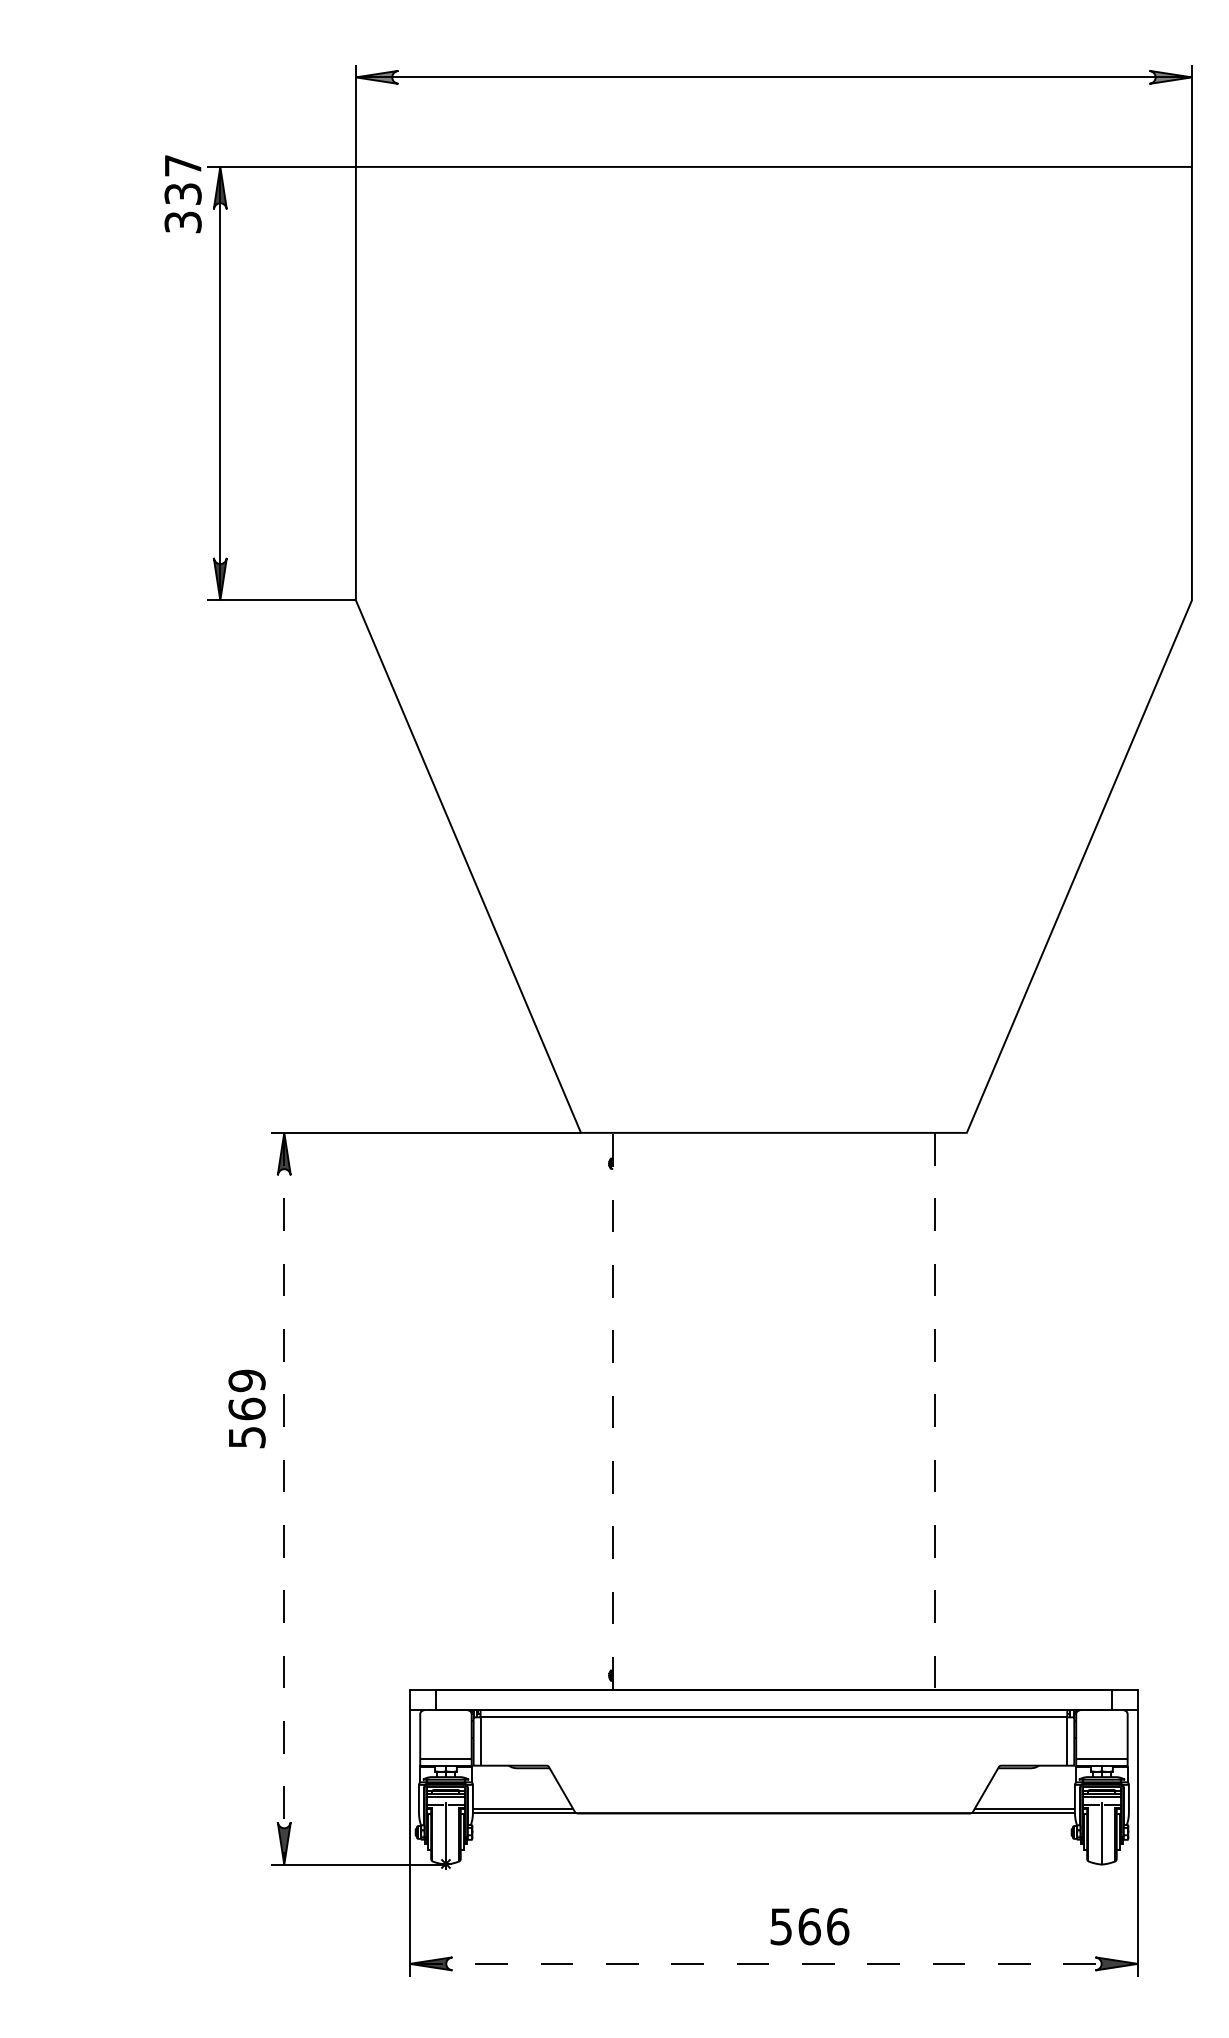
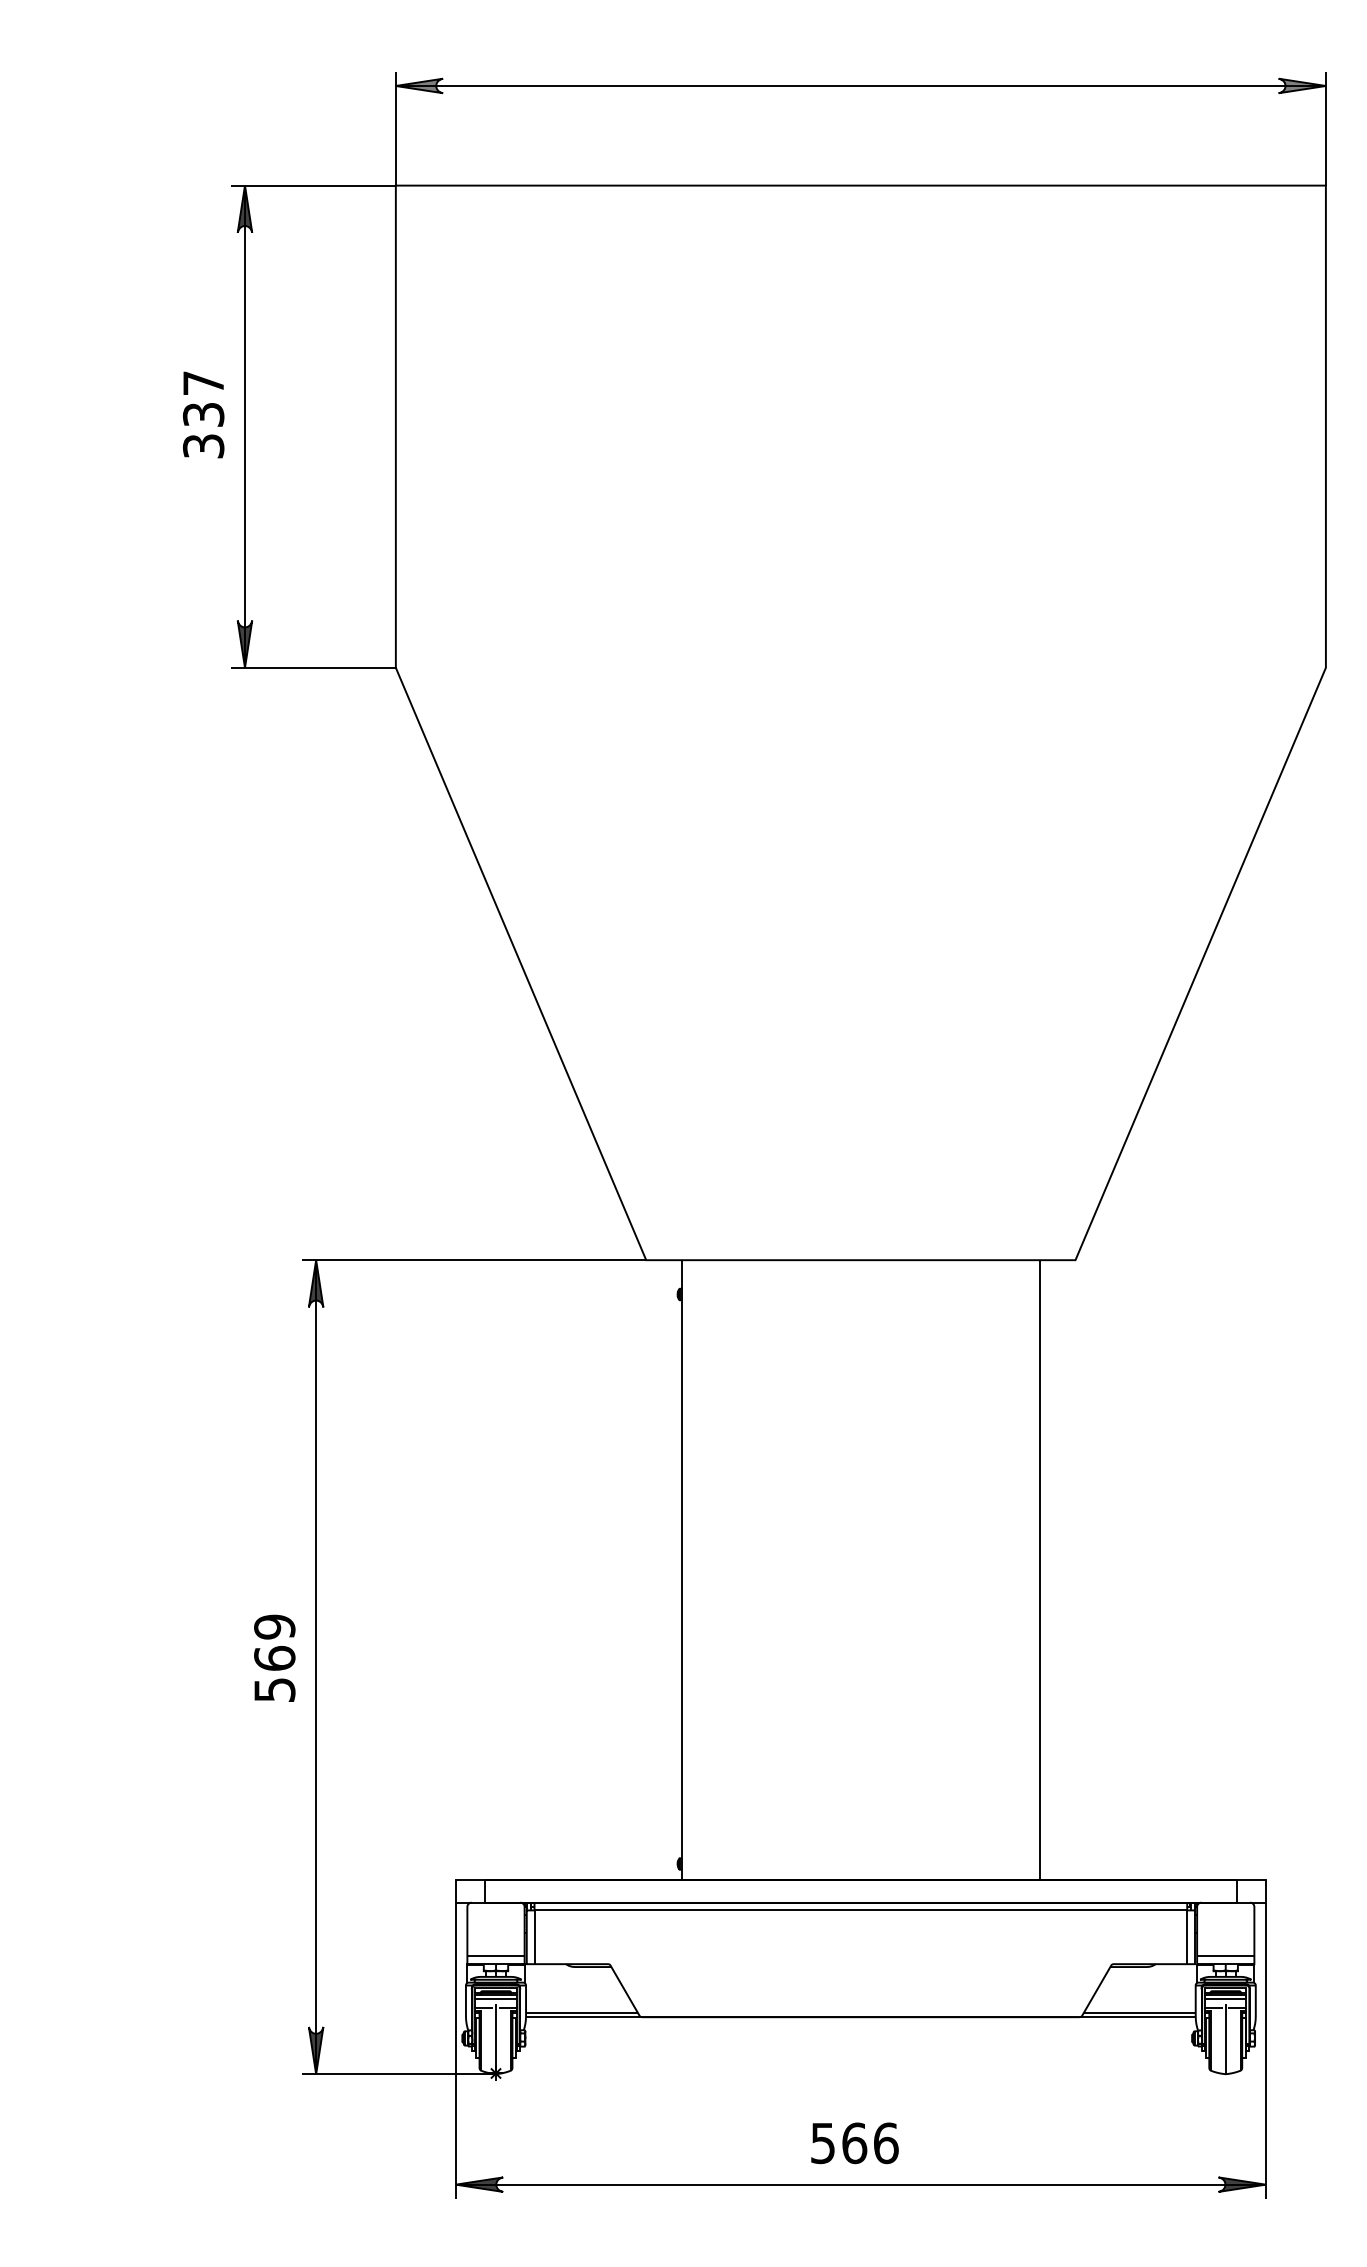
text: (183, 193) -> (203, 414), moved
text: (246, 1408) -> (274, 1657), moved
line: (613, 1410) -> (682, 1569), dashed -> solid
line: (934, 1410) -> (1039, 1569), dashed -> solid
line: (284, 1499) -> (316, 1667), dashed -> solid
text: (809, 1926) -> (854, 2143), moved
line: (773, 1963) -> (860, 2184), dashed -> solid

